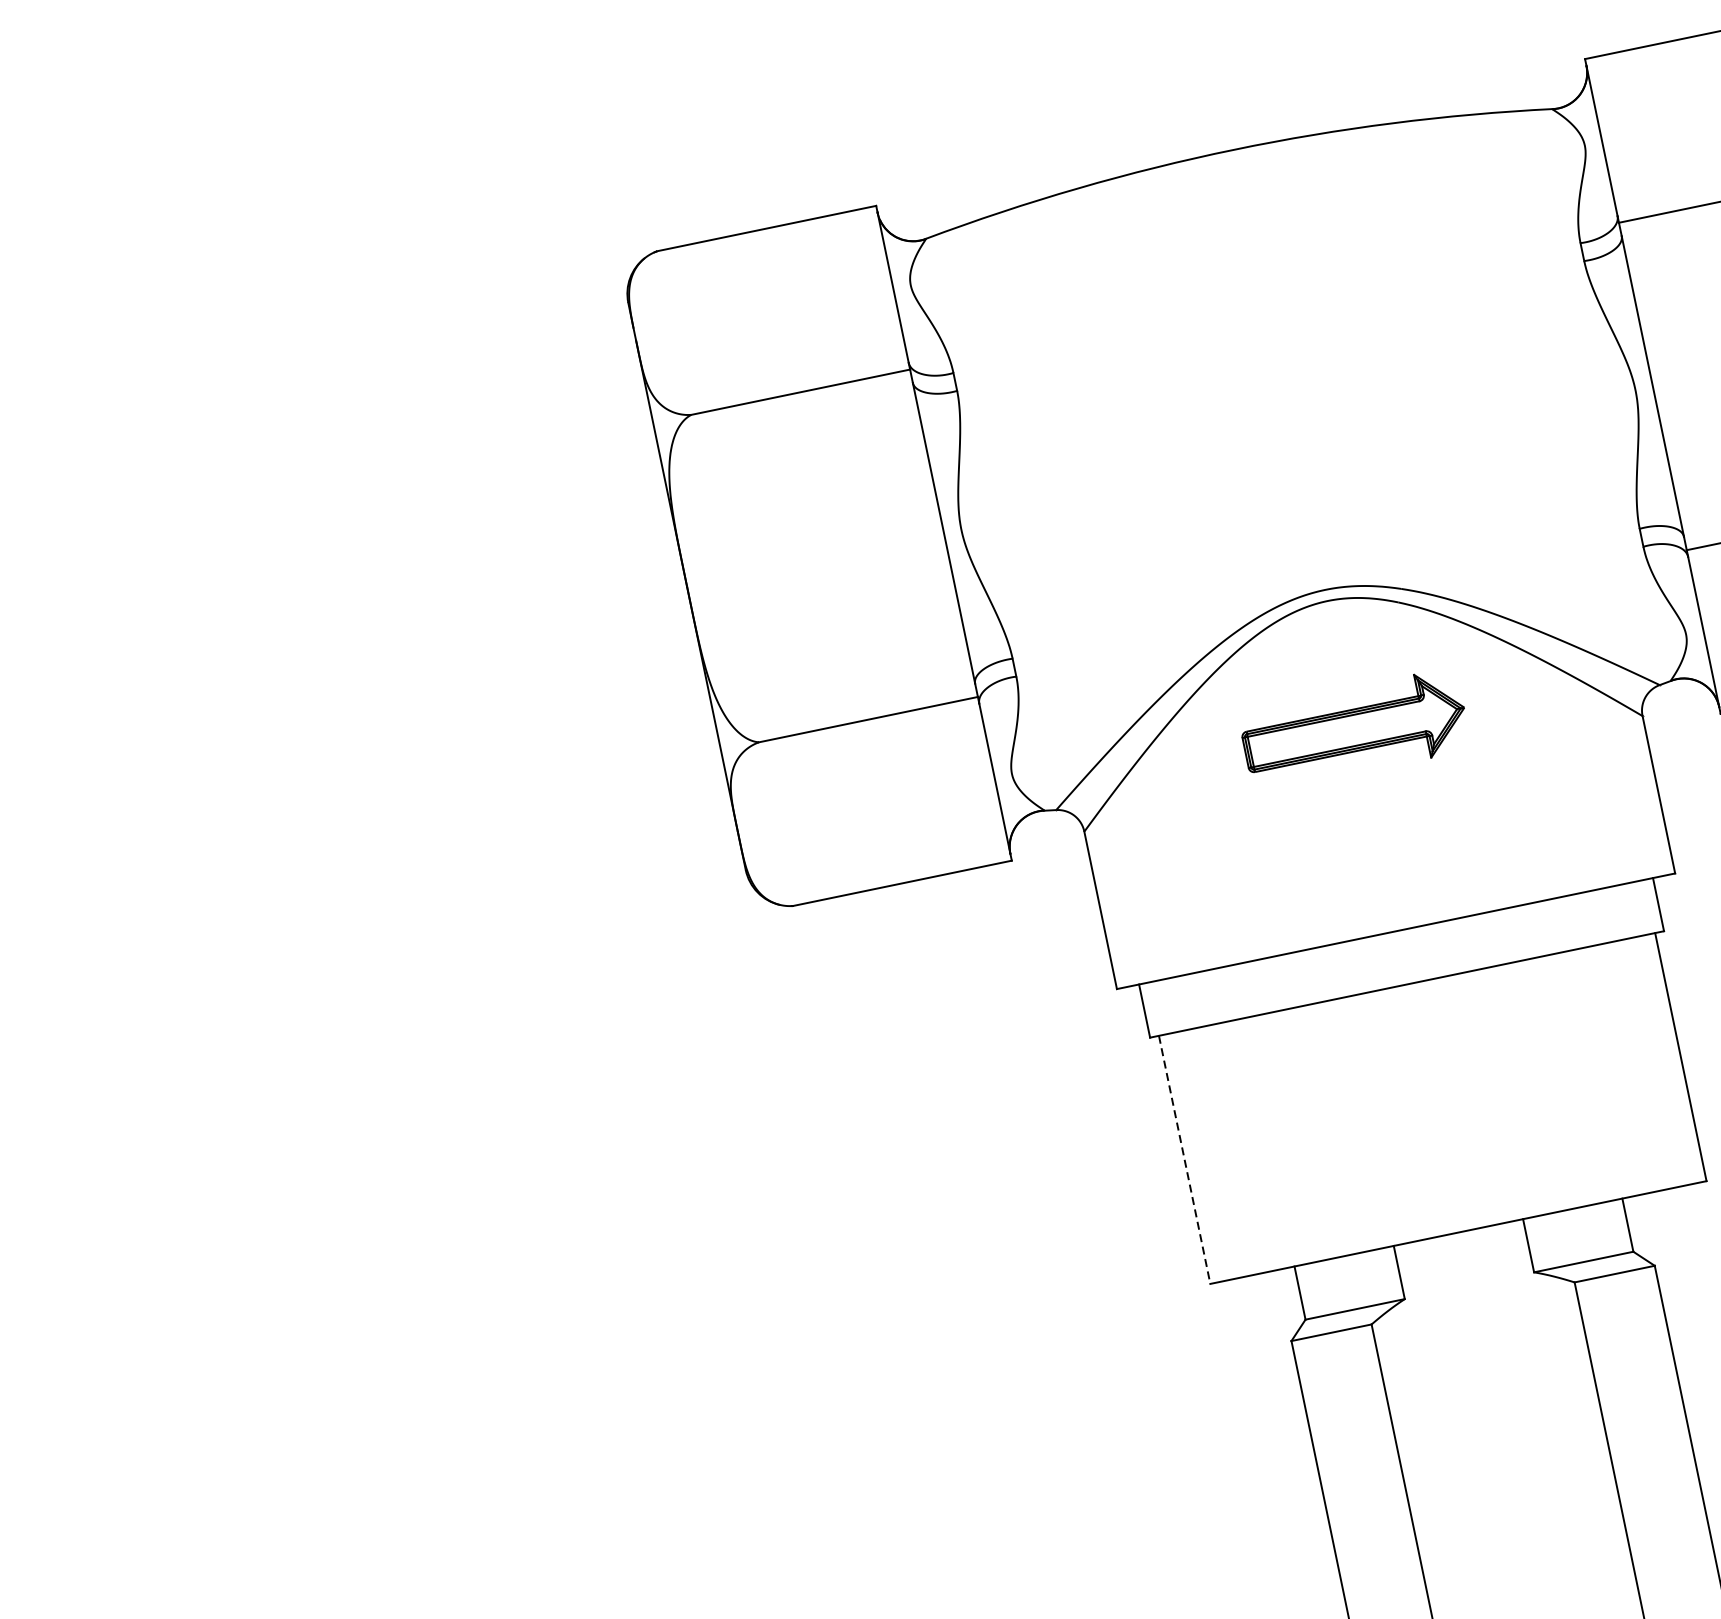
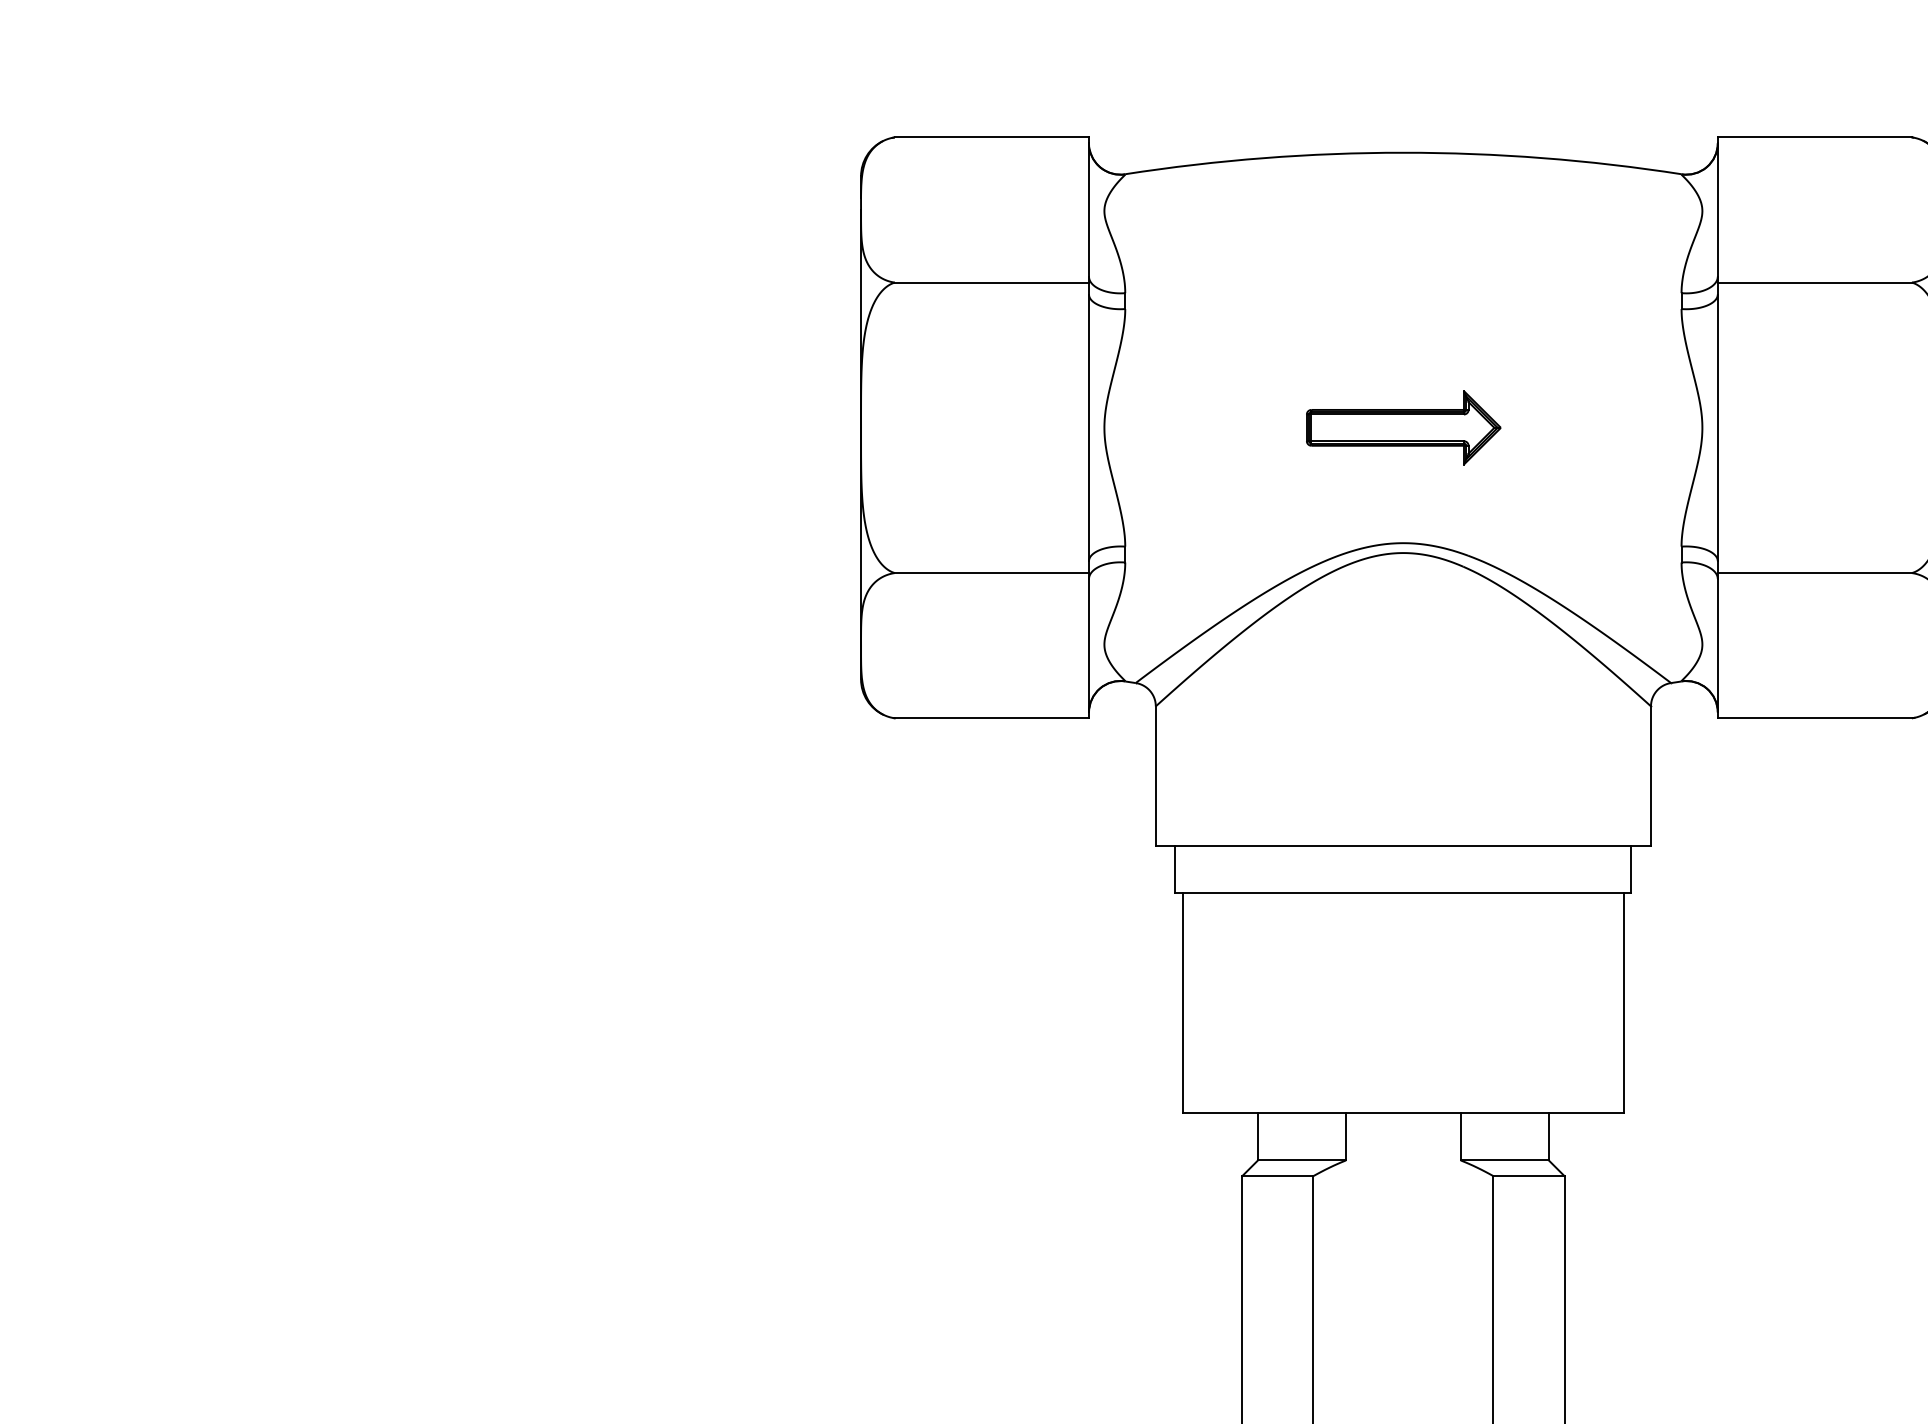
part: (1354, 730) -> (1403, 427), moved
line: (1184, 1160) -> (1183, 1003), dashed -> solid

